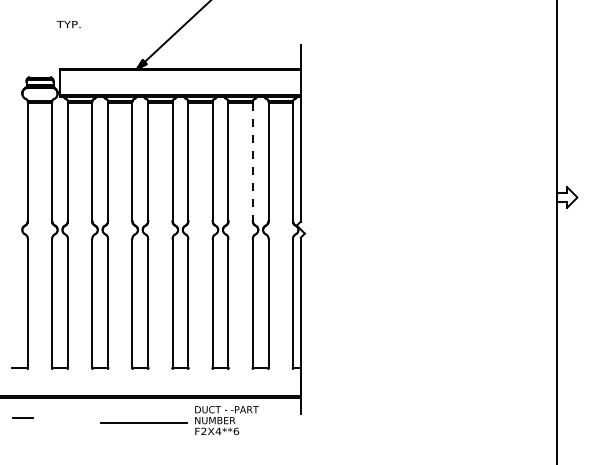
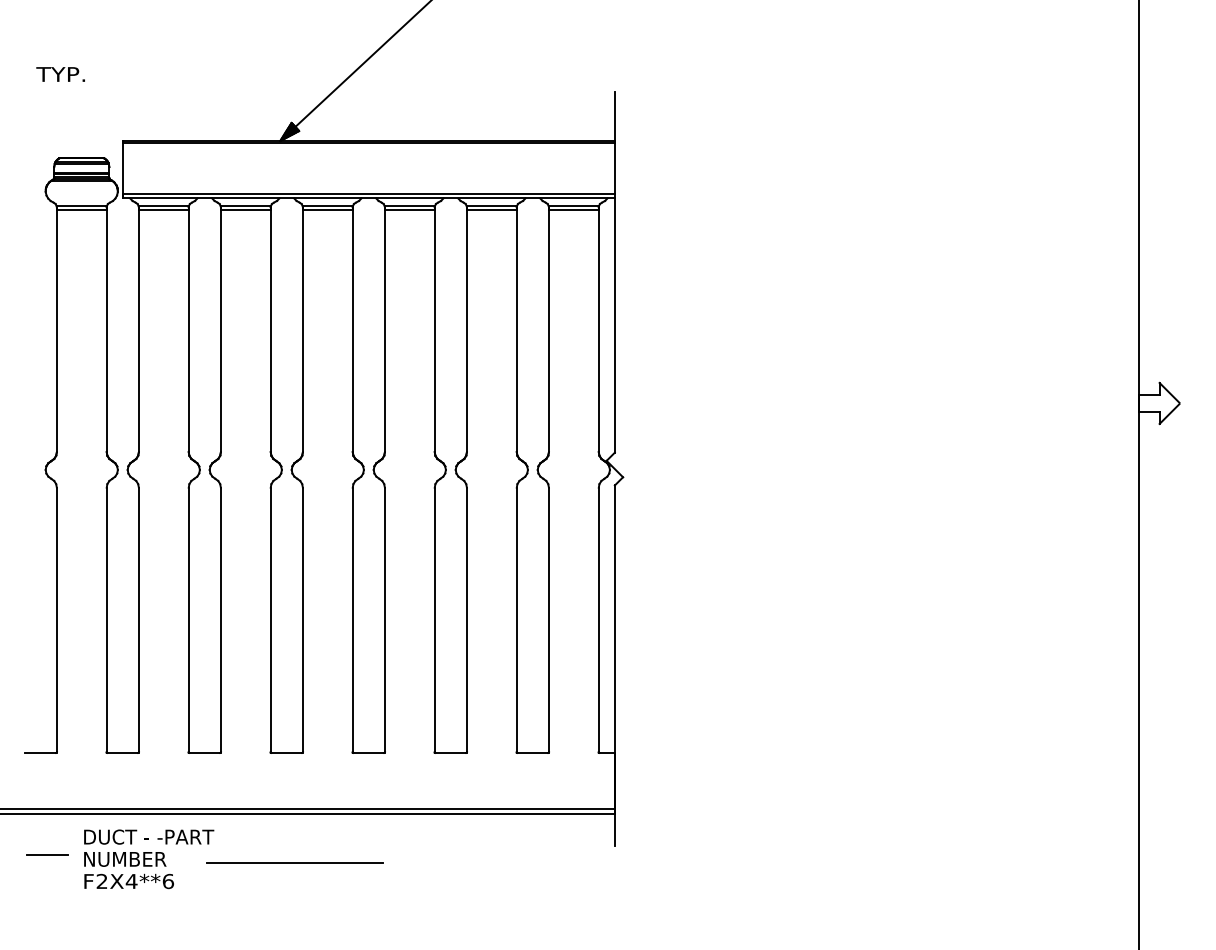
text: (68, 24) -> (60, 74), moved
line: (252, 162) -> (516, 331), dashed -> solid
text: (226, 420) -> (148, 859), moved

